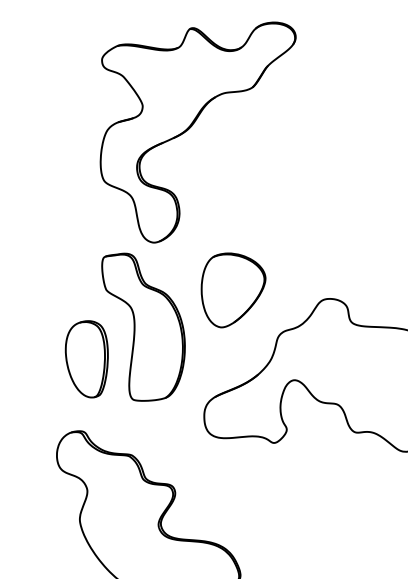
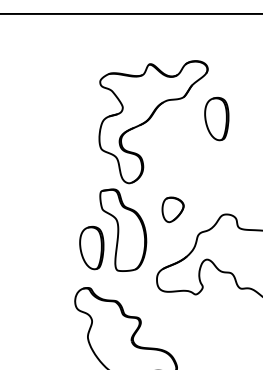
part: (311, 125) -> (216, 118), added
part: (232, 289) -> (172, 209), size x0.6

